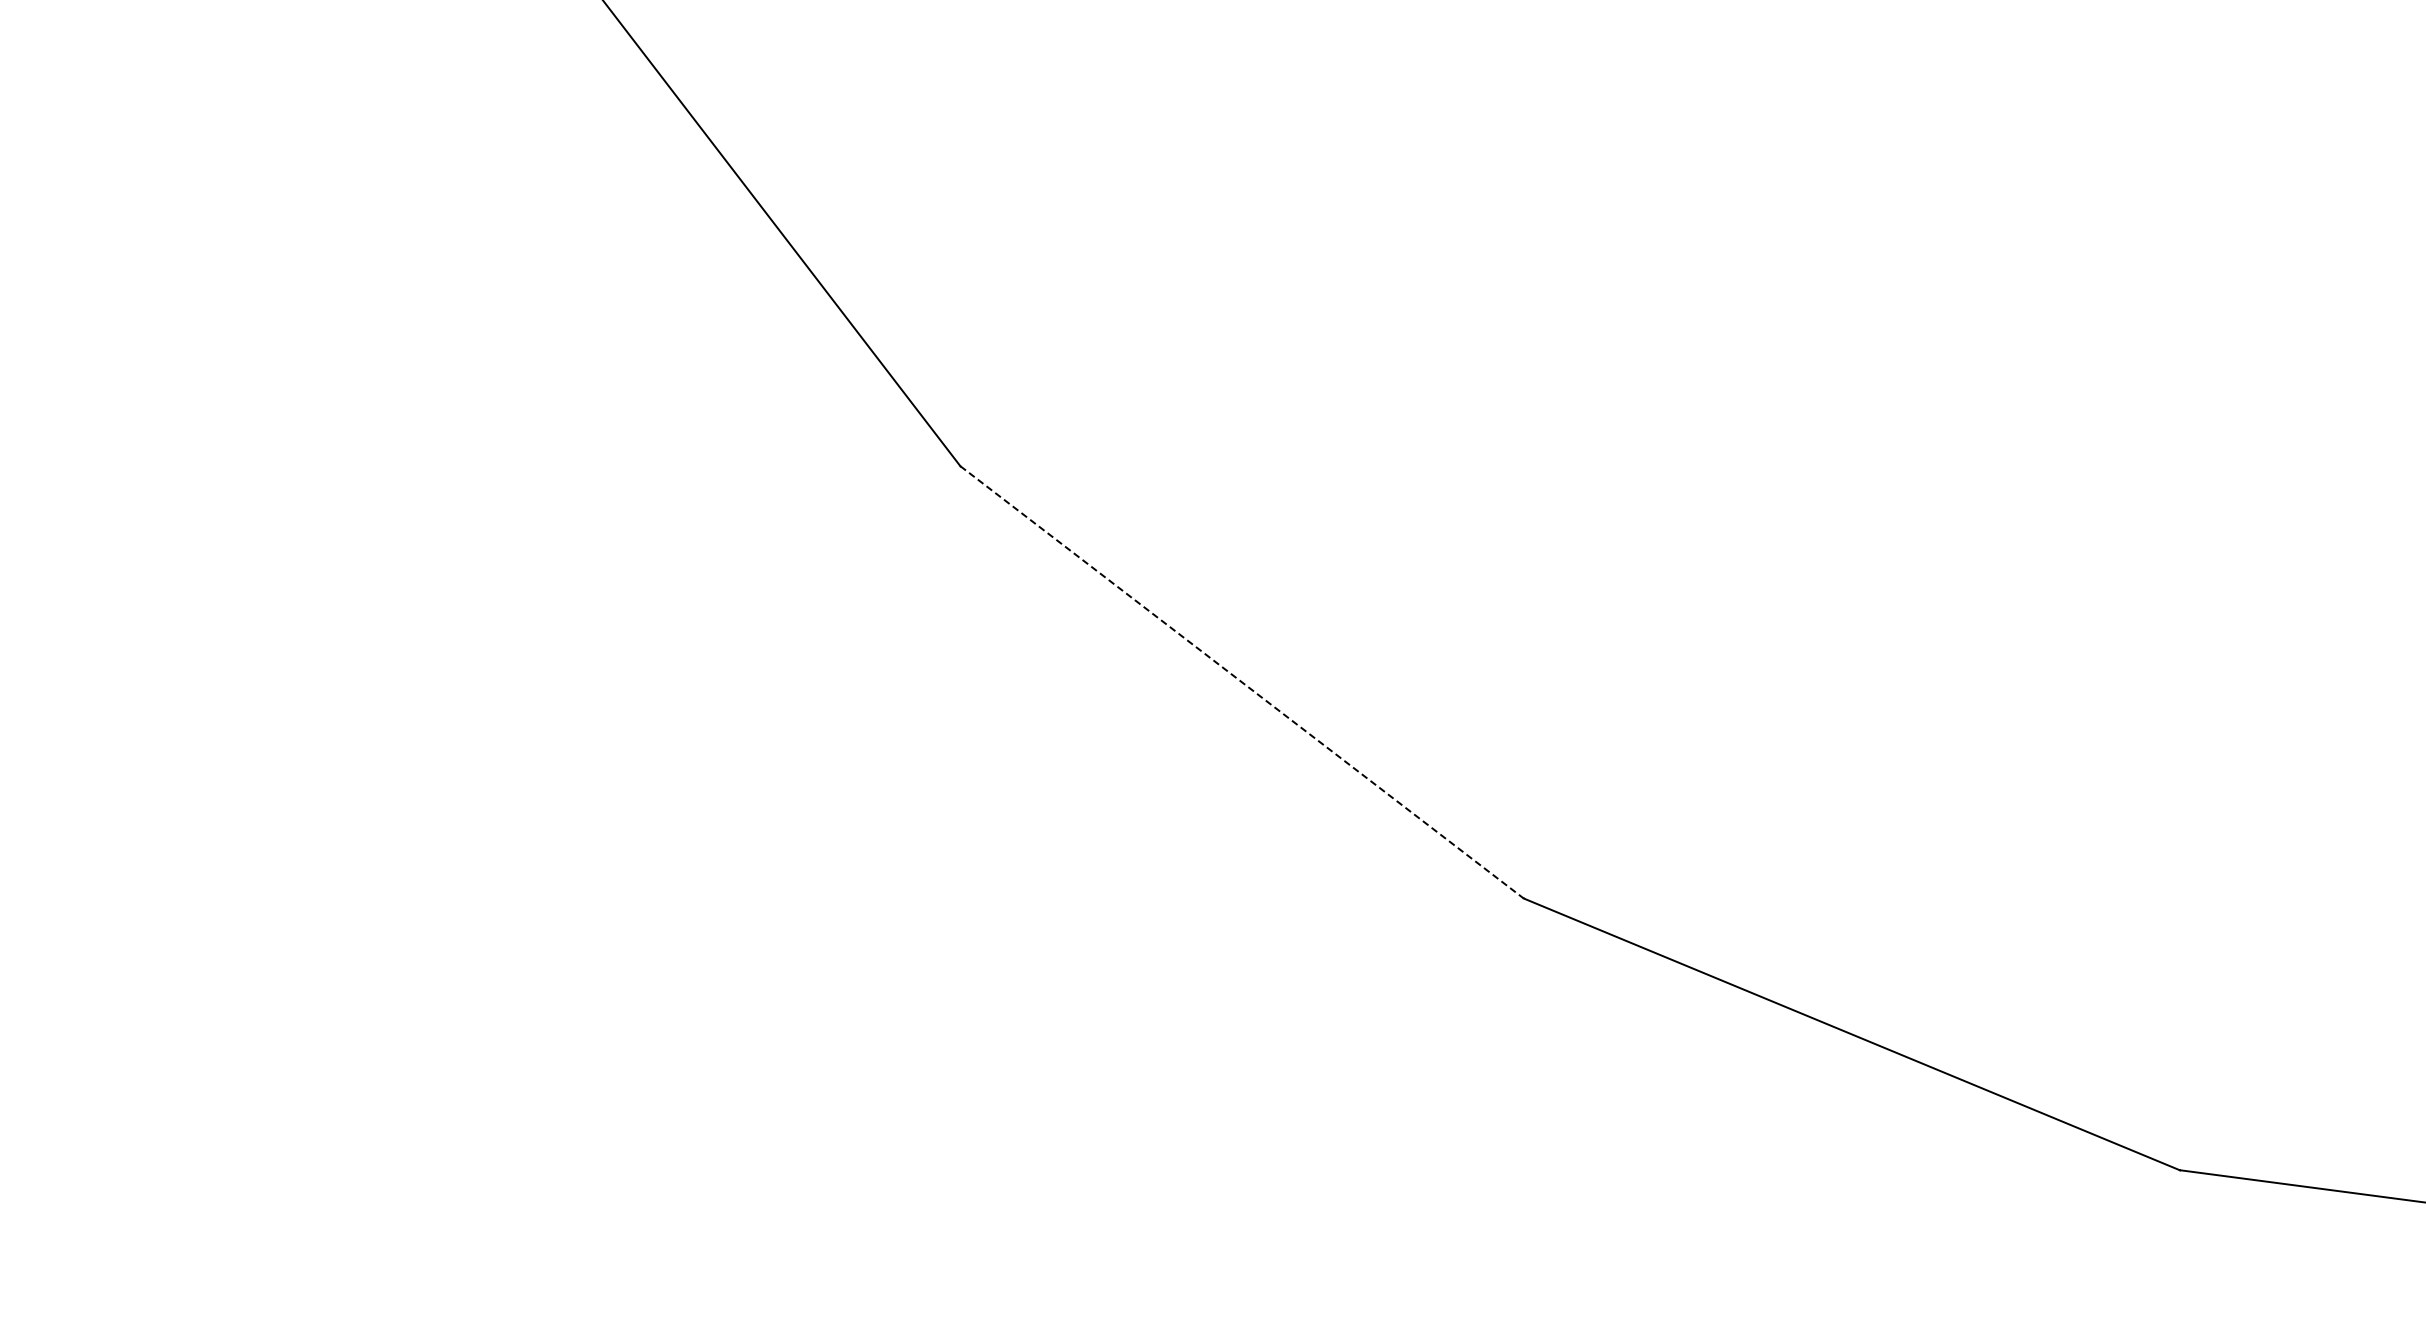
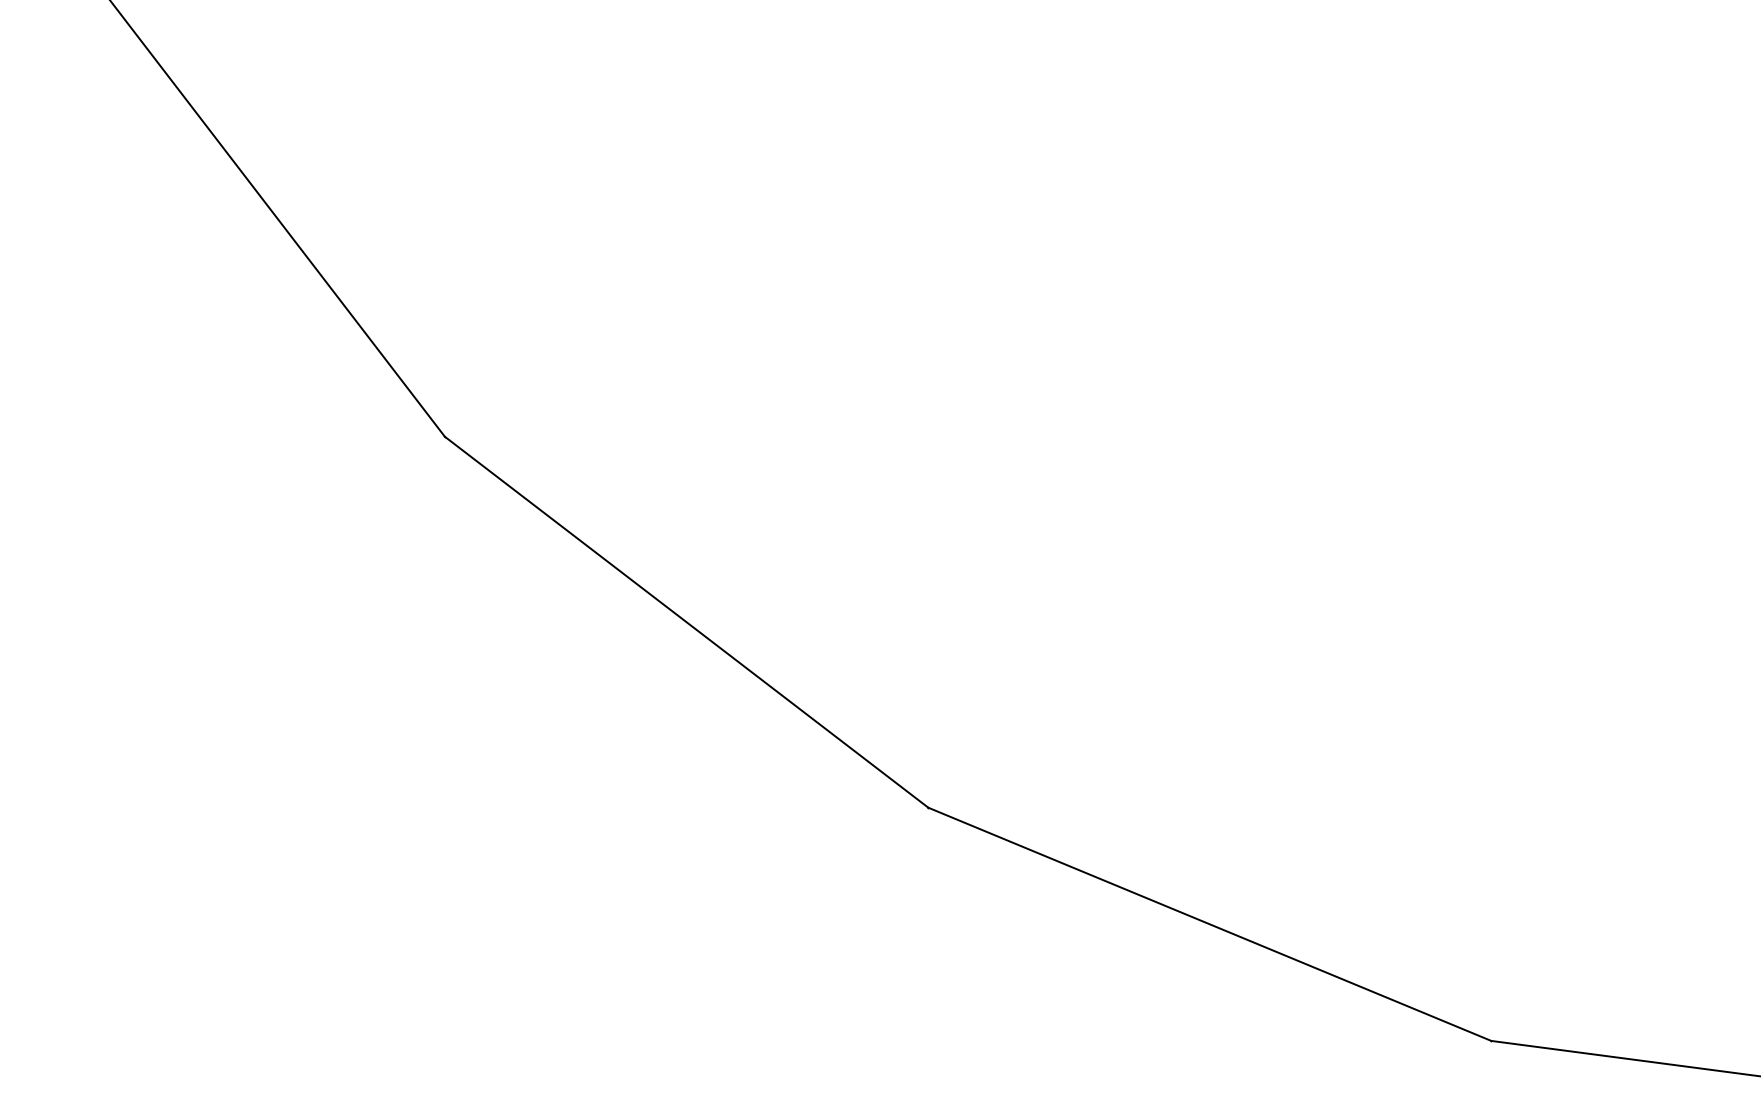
line: (1242, 682) -> (687, 622), dashed -> solid

